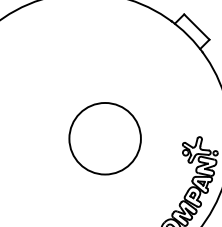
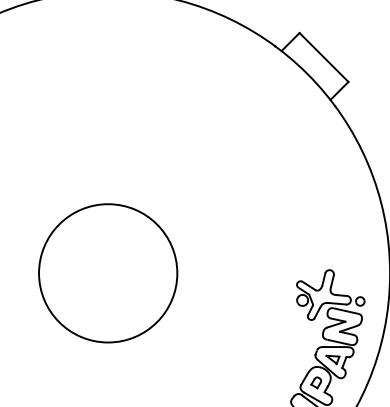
circle: (104, 138) -> (106, 272), moved

